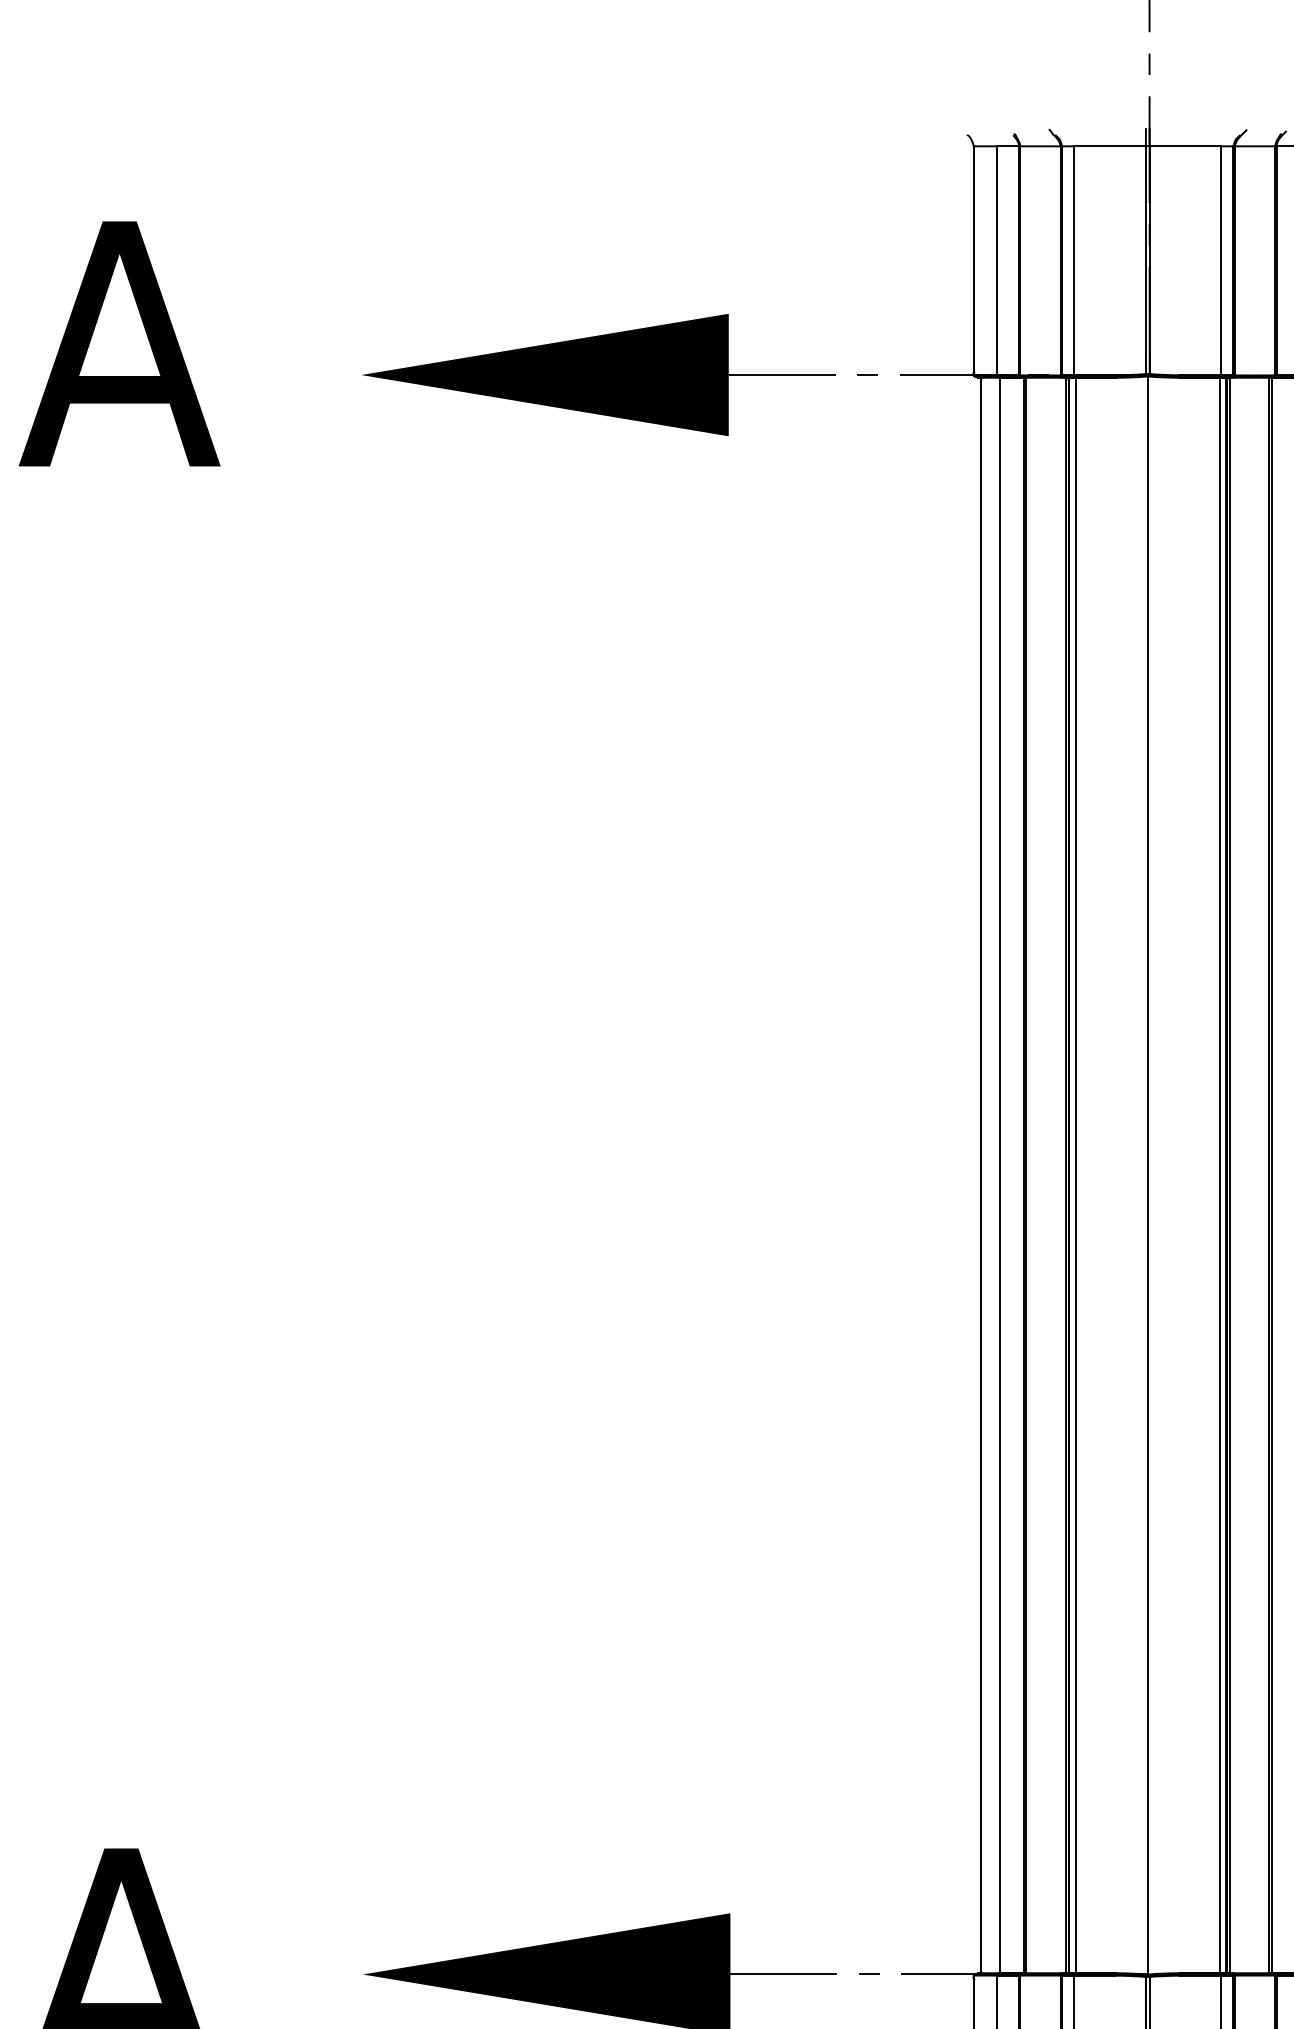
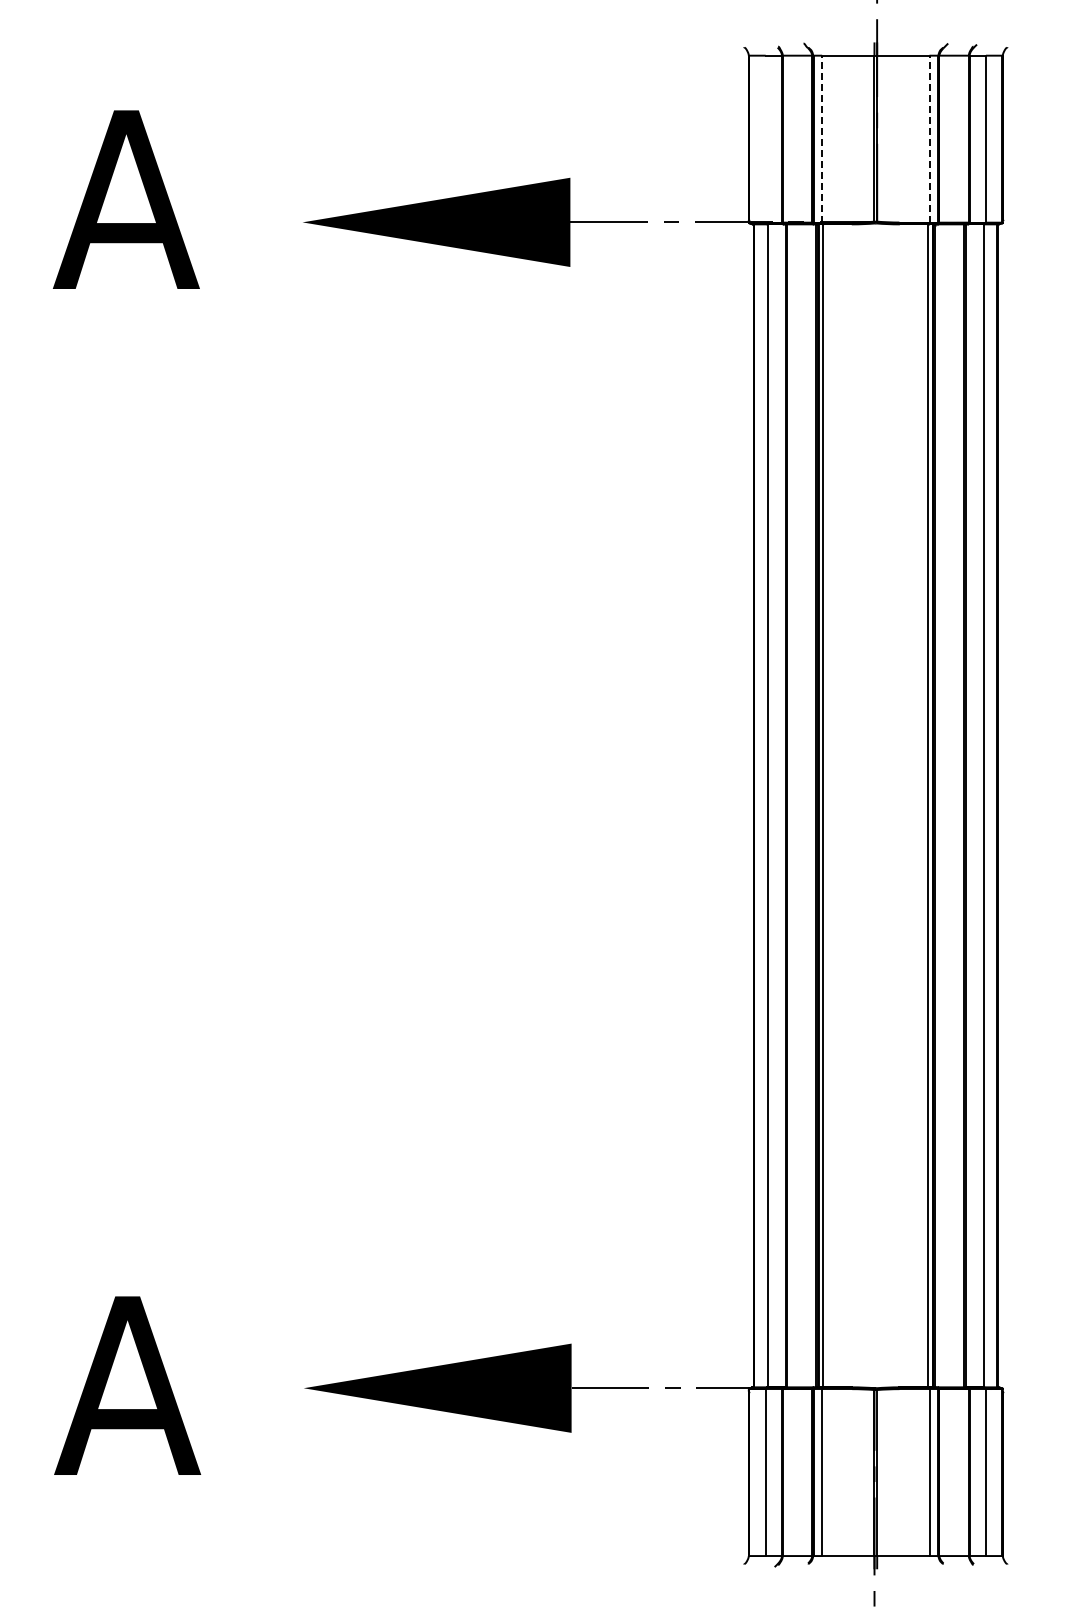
line: (996, 259) -> (765, 138), removed
line: (1074, 259) -> (822, 138), solid -> dashed
line: (1221, 259) -> (929, 138), solid -> dashed
line: (1147, 1175) -> (875, 805), removed

